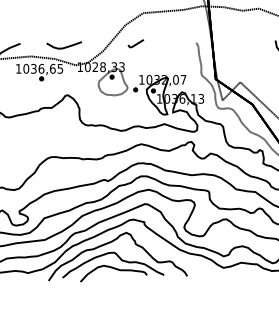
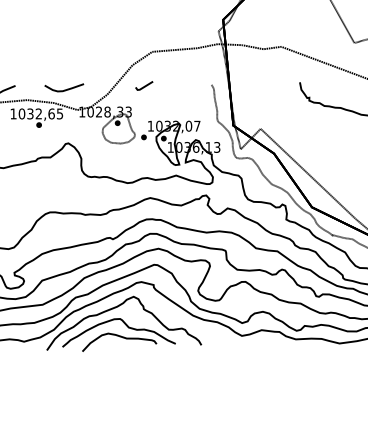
text: (41, 68) -> (38, 113), 1036,65 -> 1032,65

